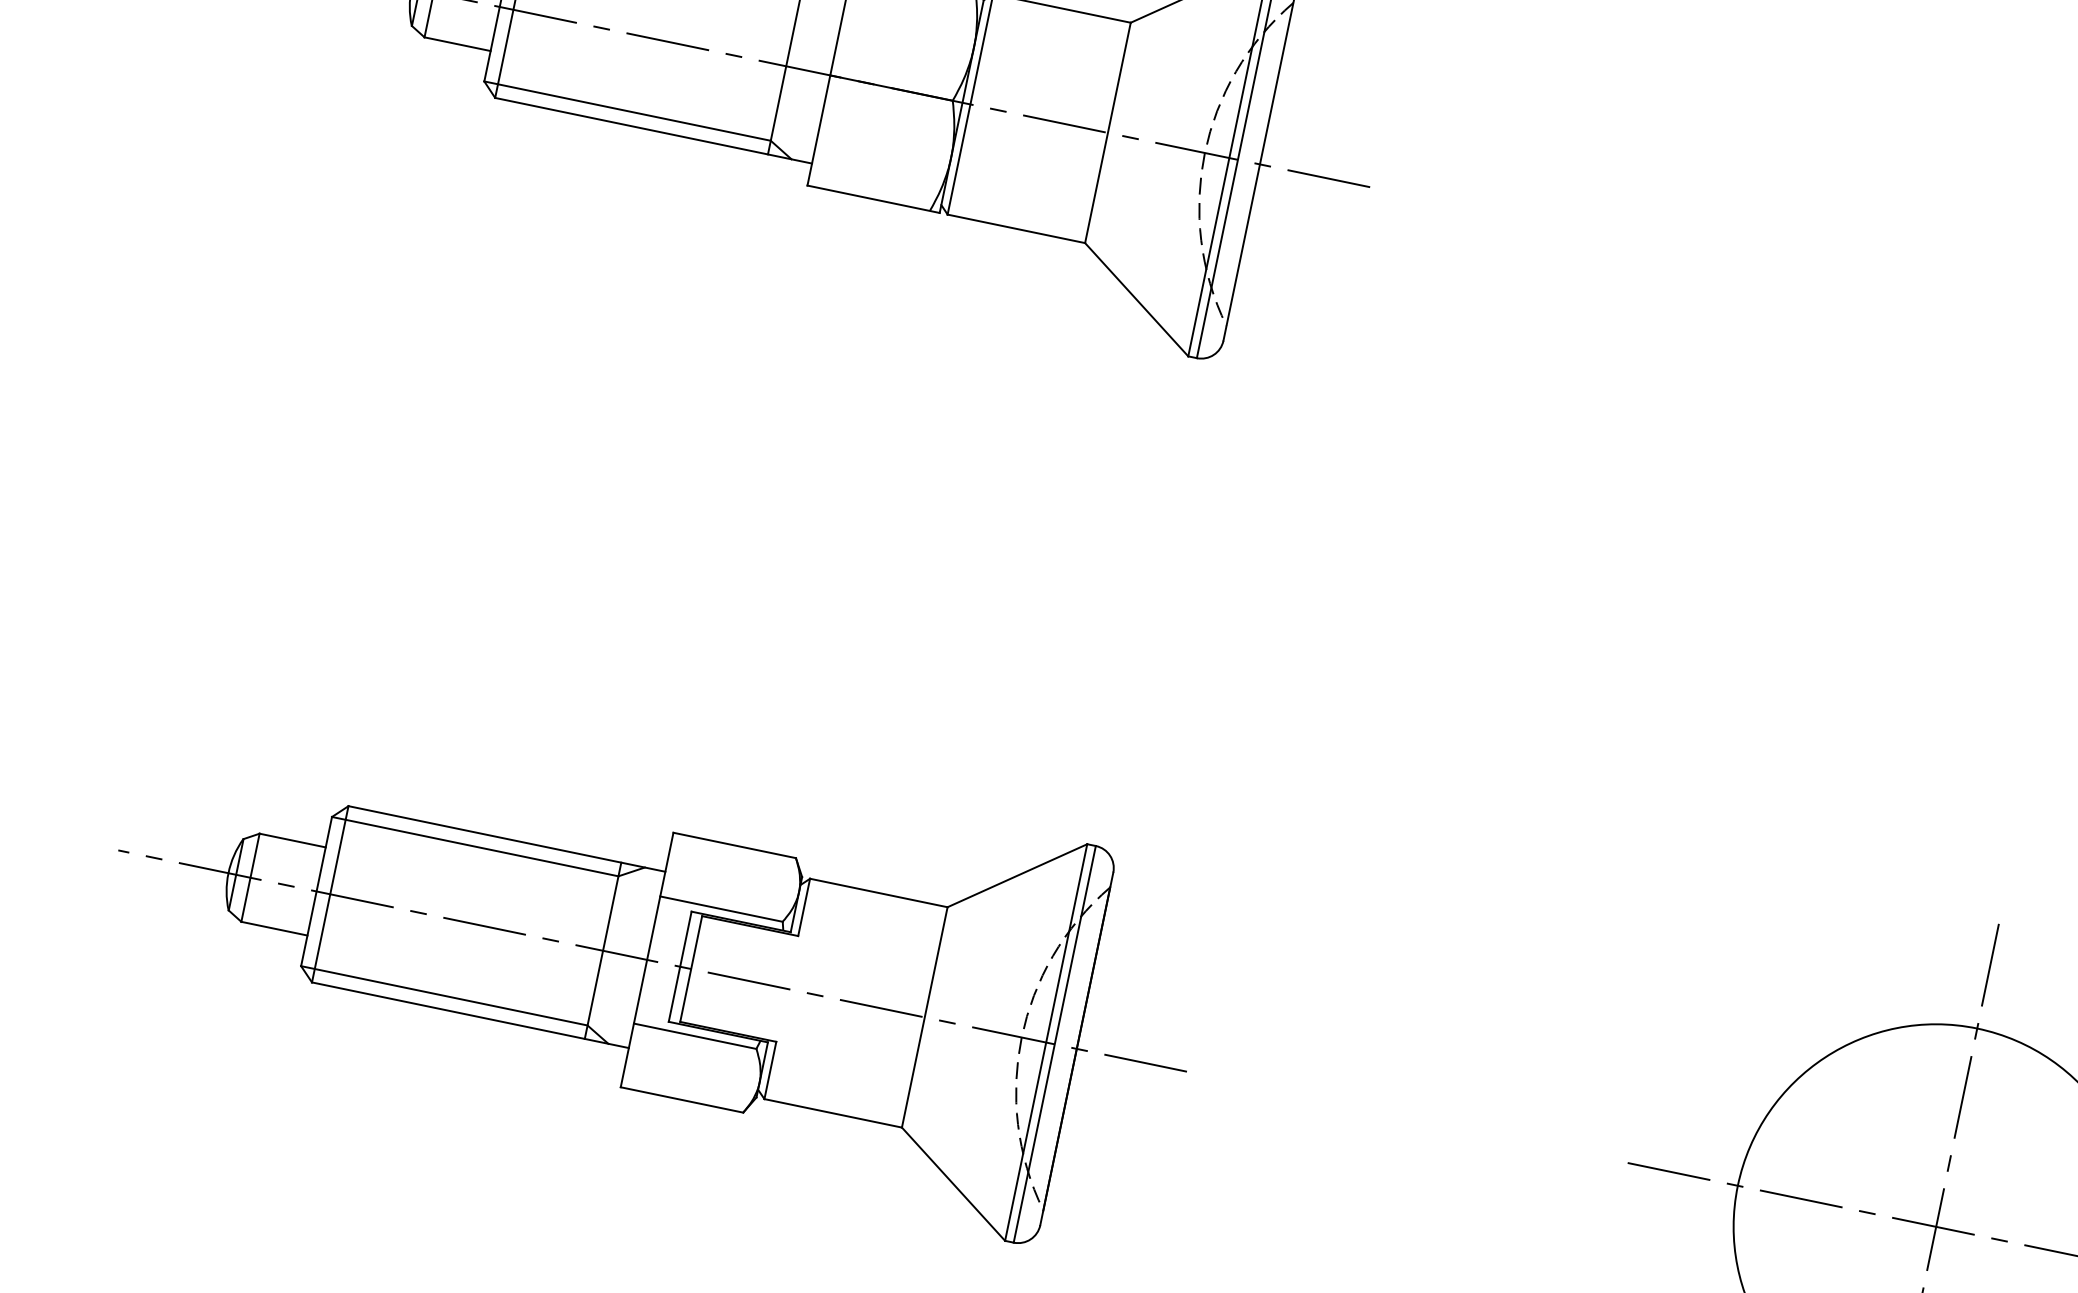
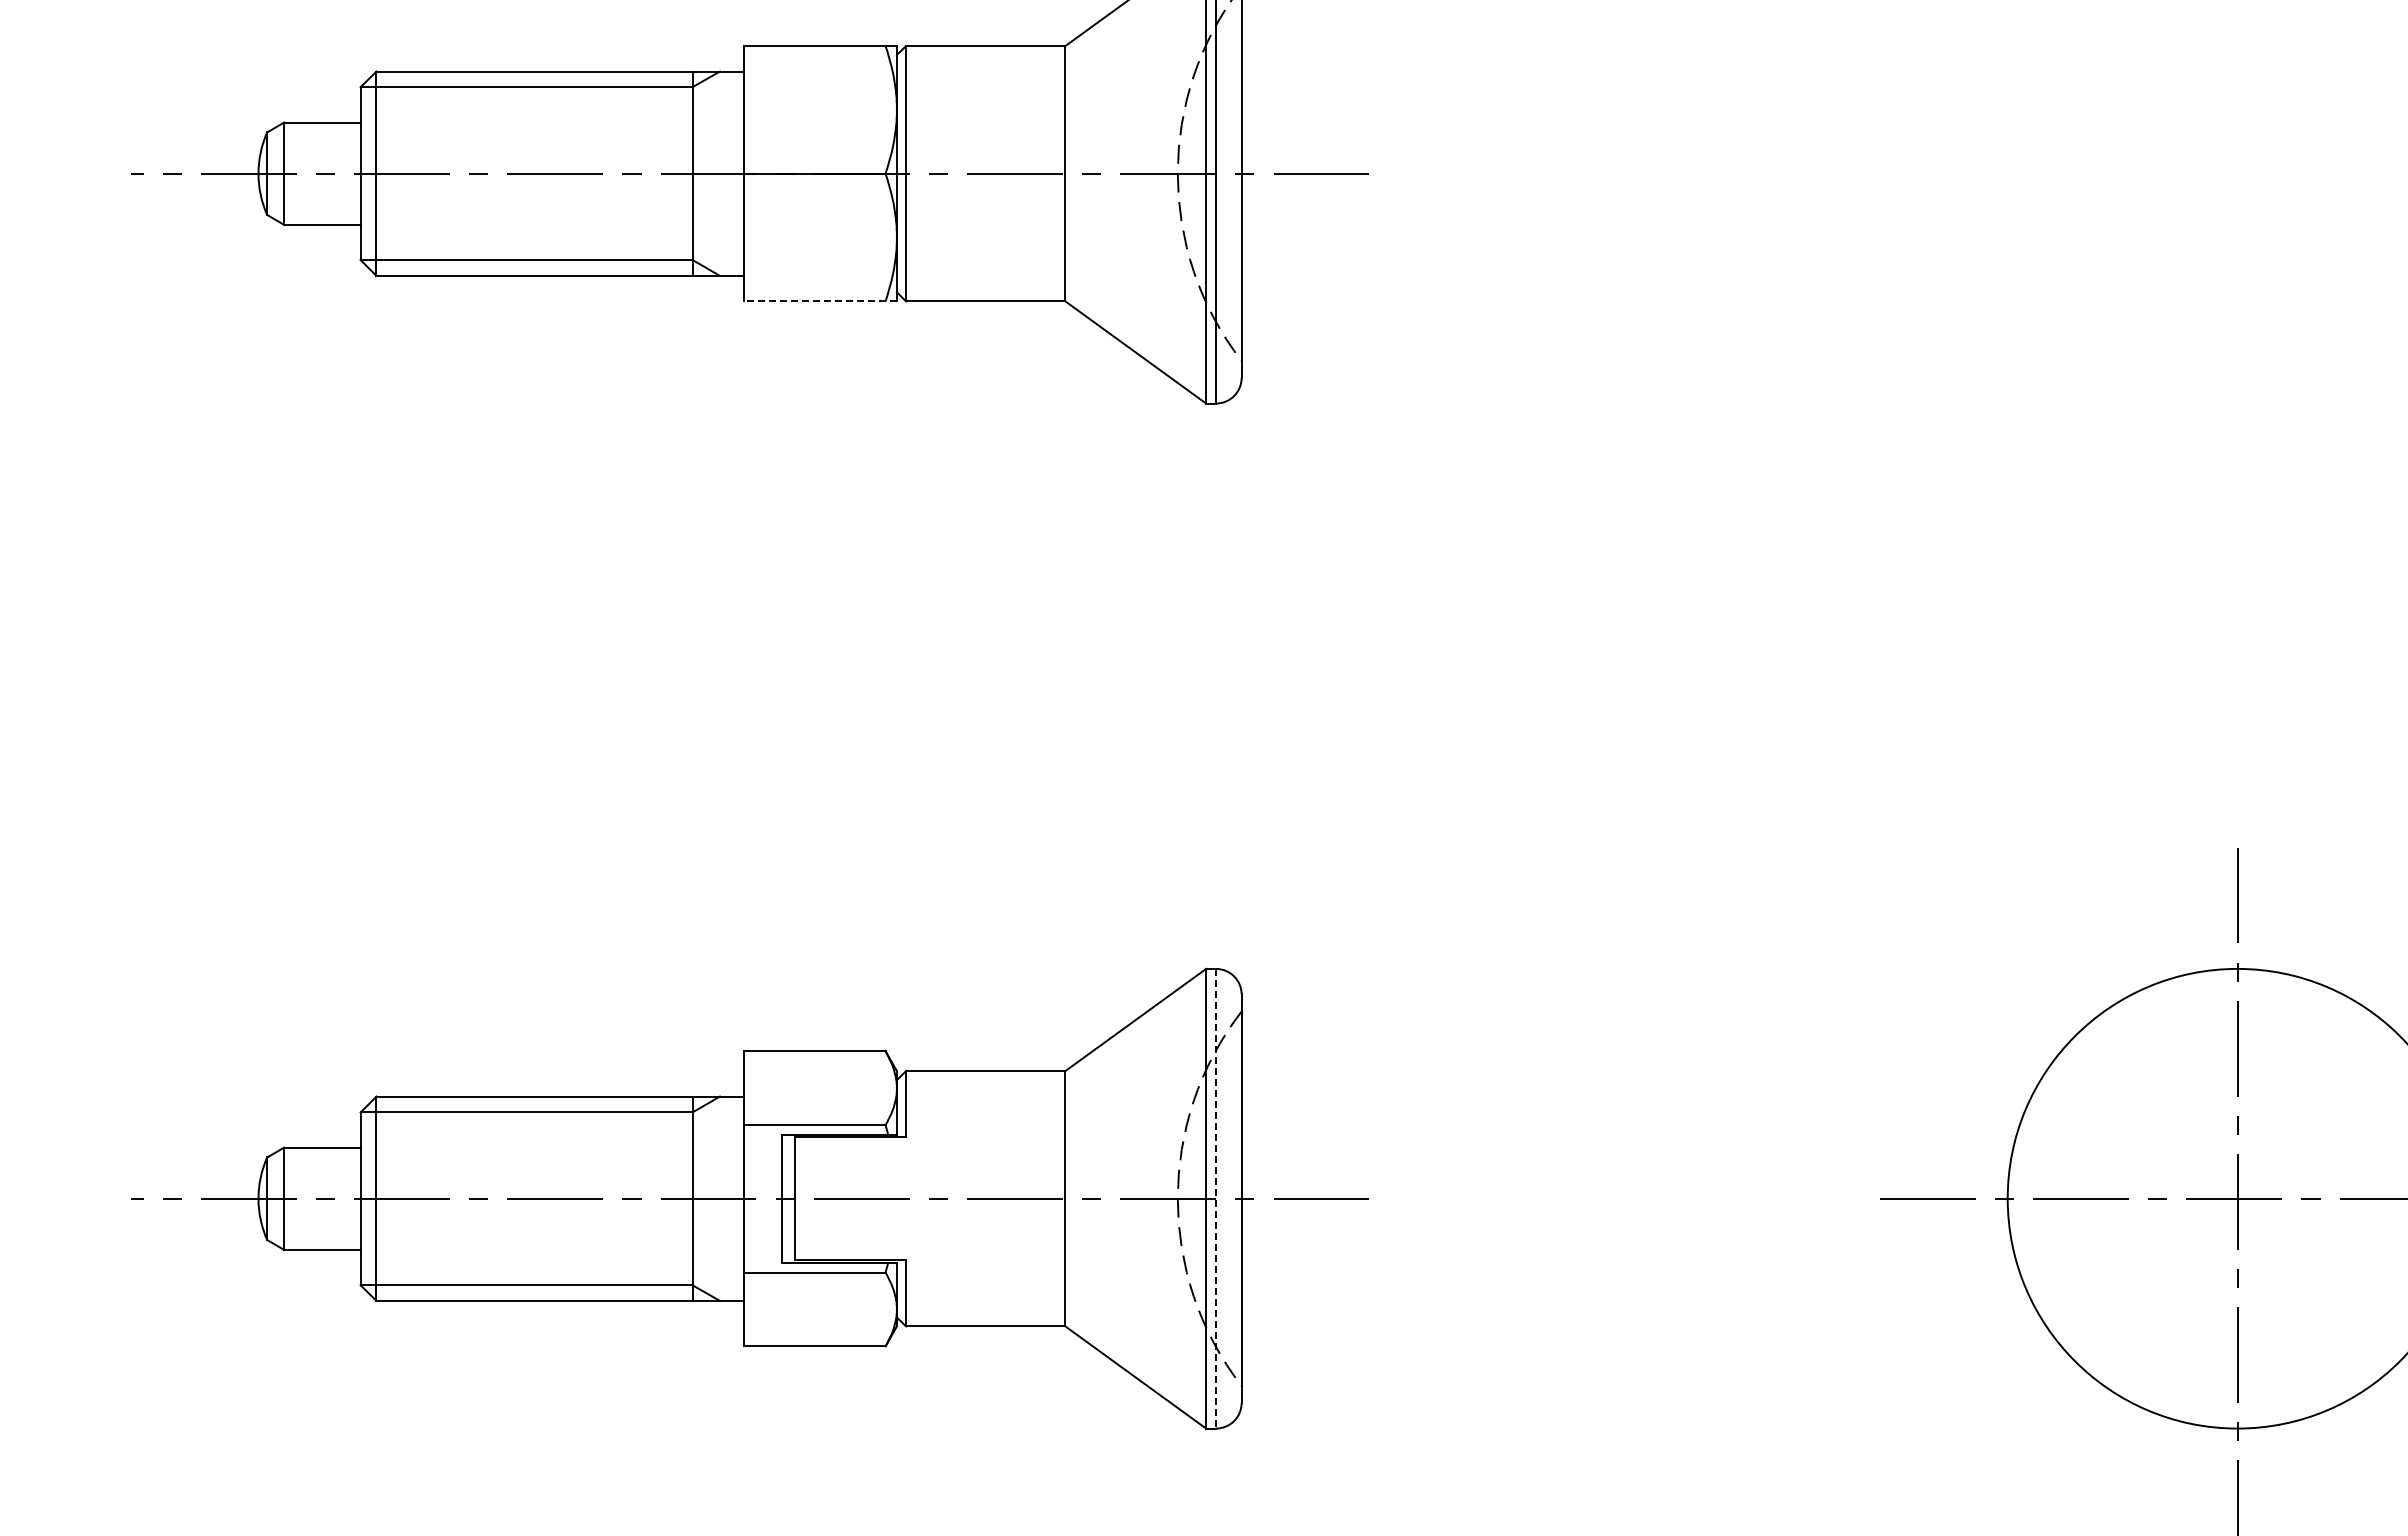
line: (873, 199) -> (820, 301), solid -> dashed
line: (1055, 1044) -> (1216, 1198), solid -> dashed

